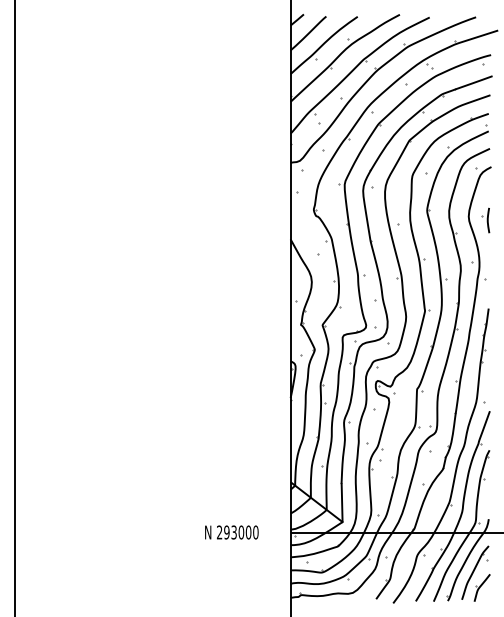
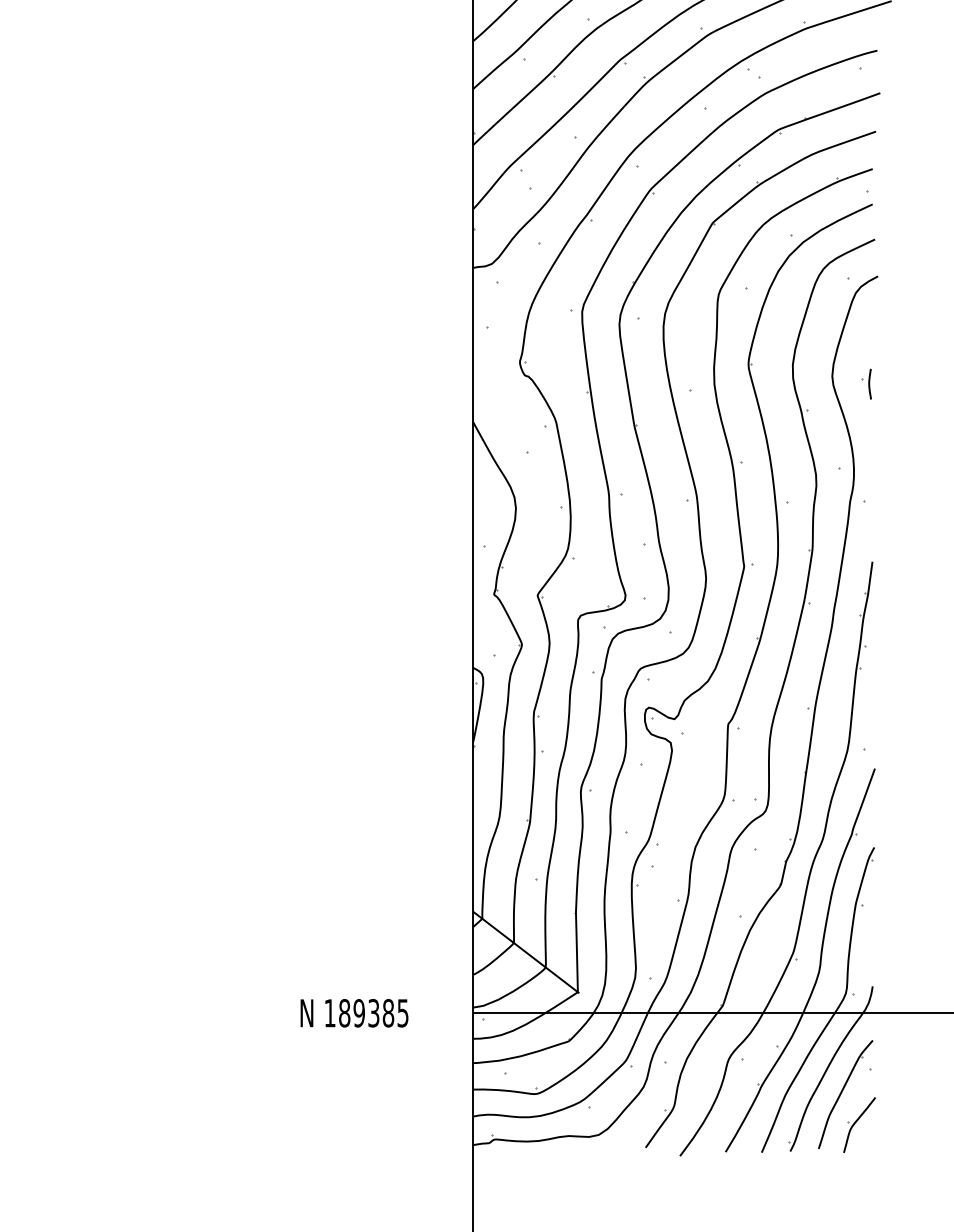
part: (485, 220) -> (866, 384), size x0.6
text: (237, 532) -> (366, 1013), 293000 -> 189385

